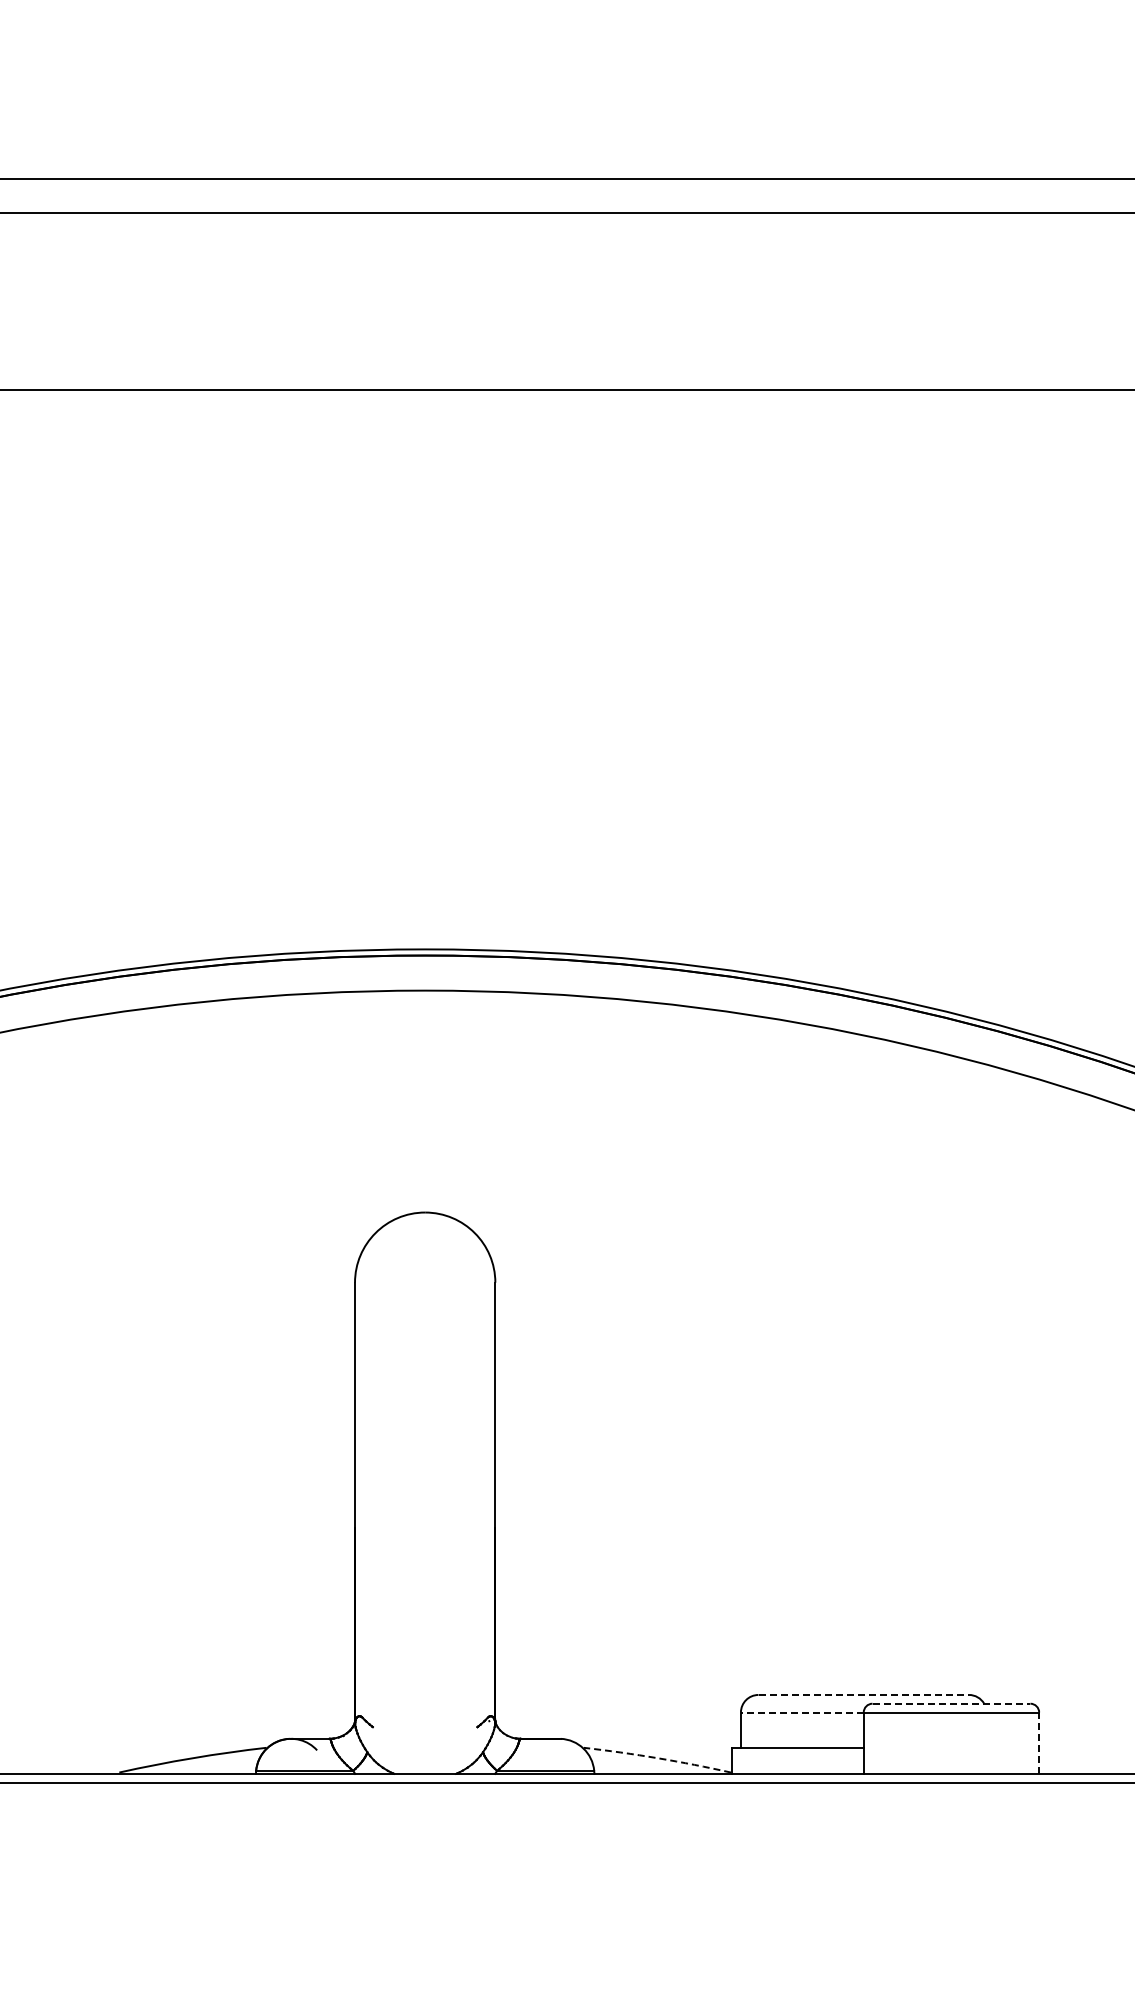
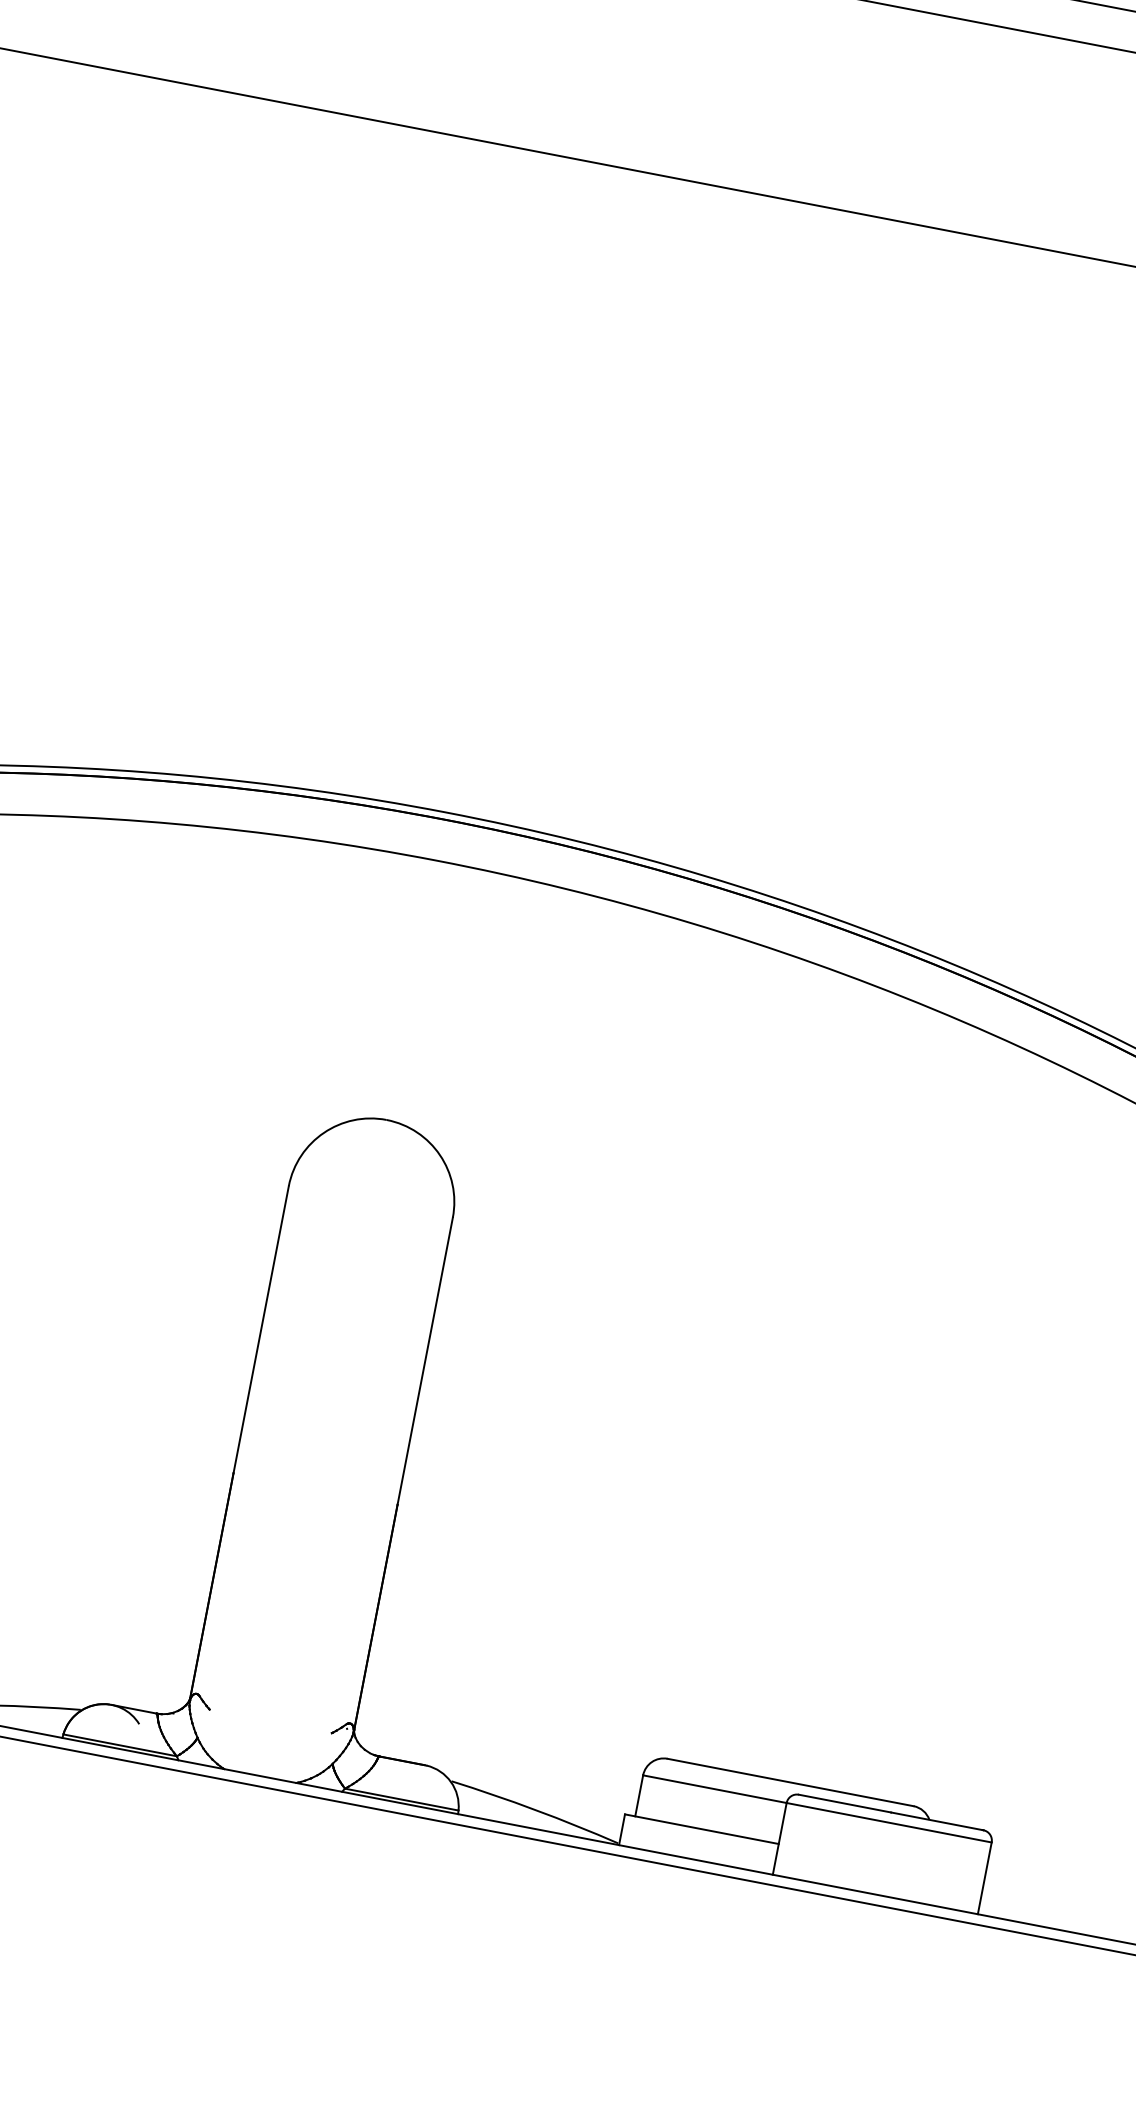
line: (864, 1694) -> (791, 1782), dashed -> solid
line: (951, 1703) -> (891, 1812), dashed -> solid
line: (801, 1712) -> (713, 1788), dashed -> solid
line: (1039, 1743) -> (985, 1878), dashed -> solid
arc: (657, 1758) -> (535, 1810), dashed -> solid

